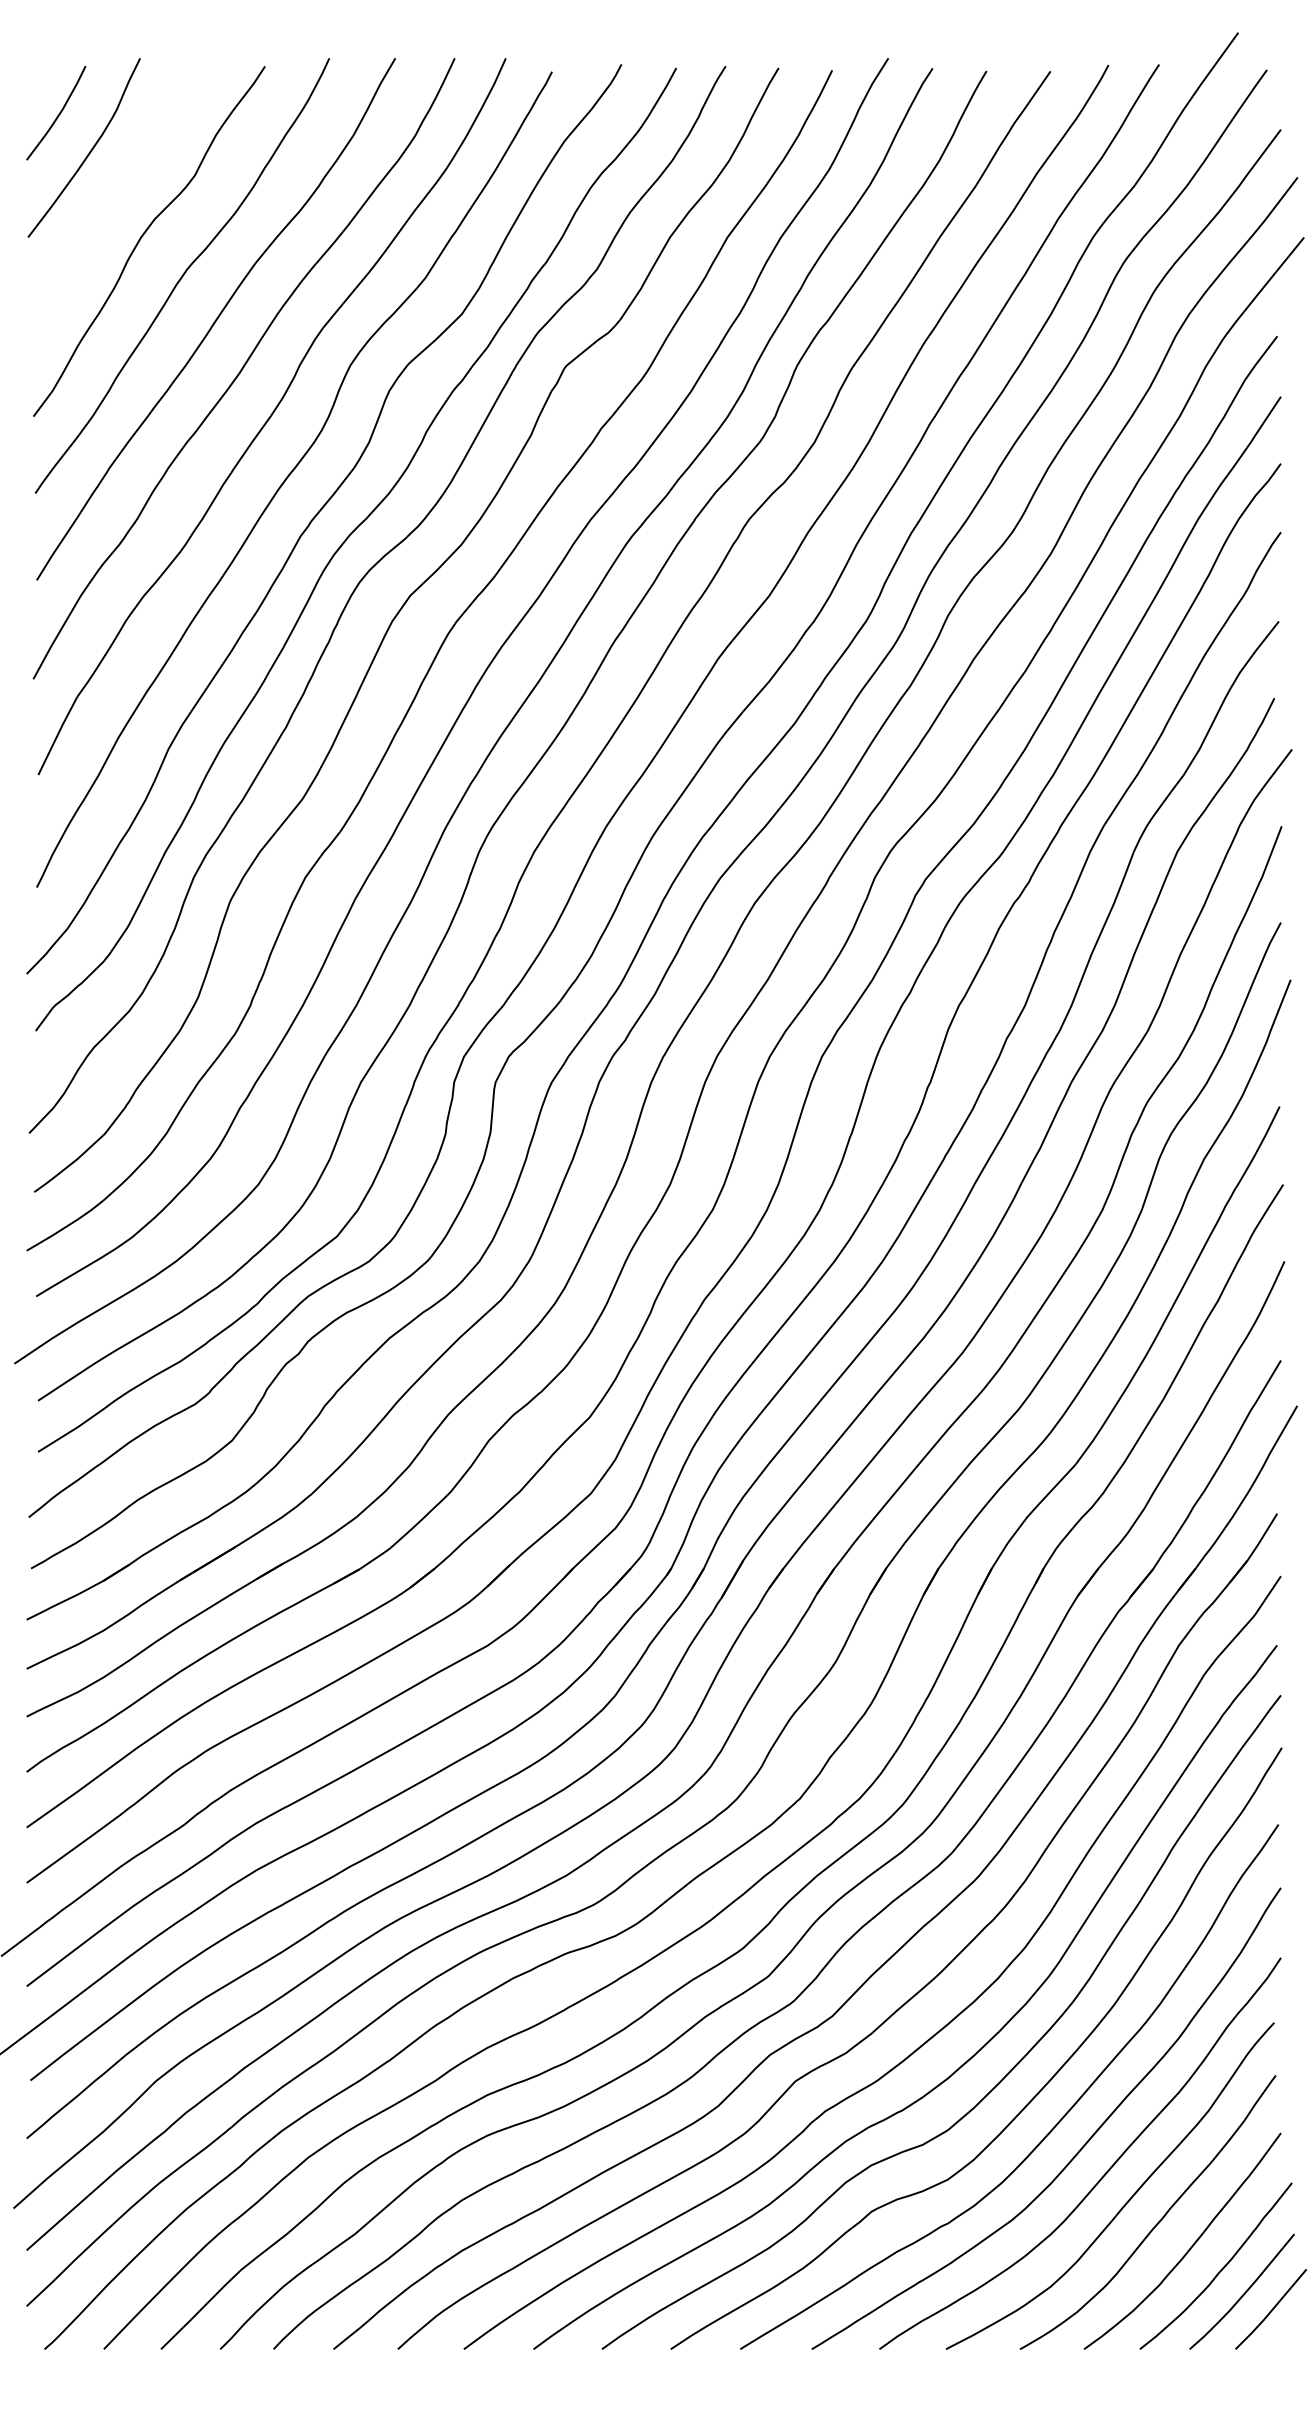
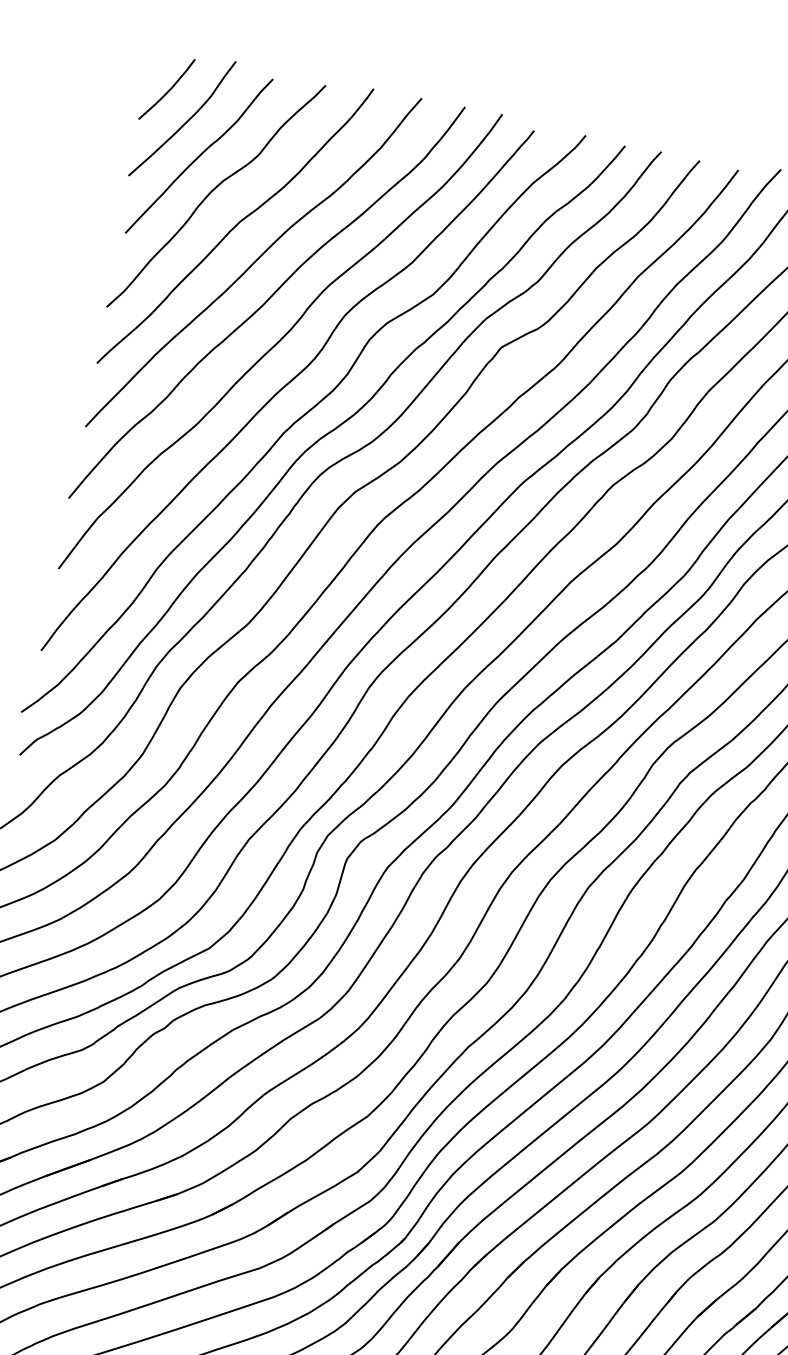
curve: (116, 192) -> (199, 155), added

